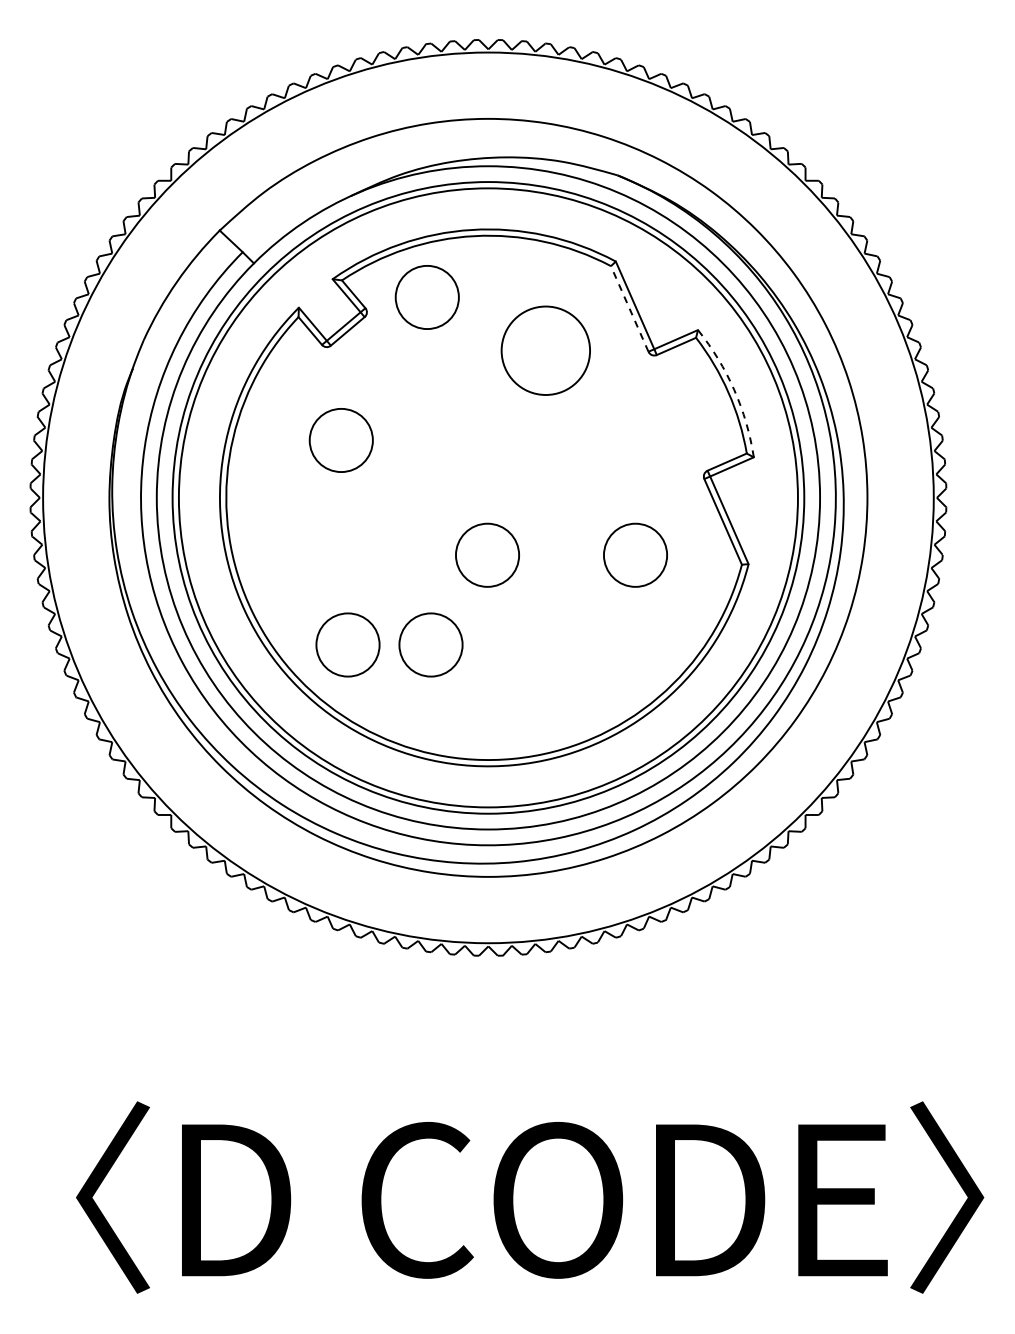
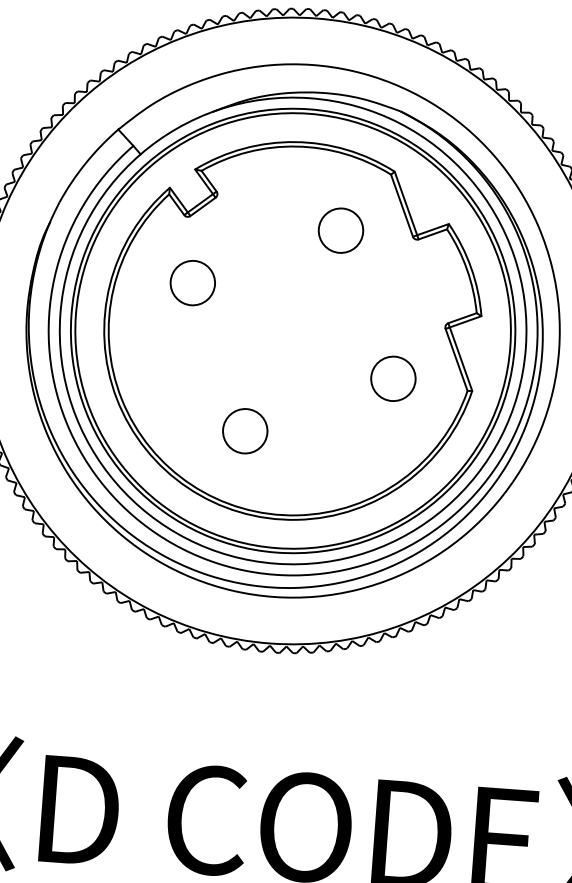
circle: (426, 297) -> (259, 187), removed
line: (629, 308) -> (401, 205), dashed -> solid
circle: (545, 350) -> (340, 230), size x0.71
arc: (734, 390) -> (471, 268), dashed -> solid
circle: (487, 554) -> (289, 370), removed
circle: (347, 644) -> (186, 426), removed

